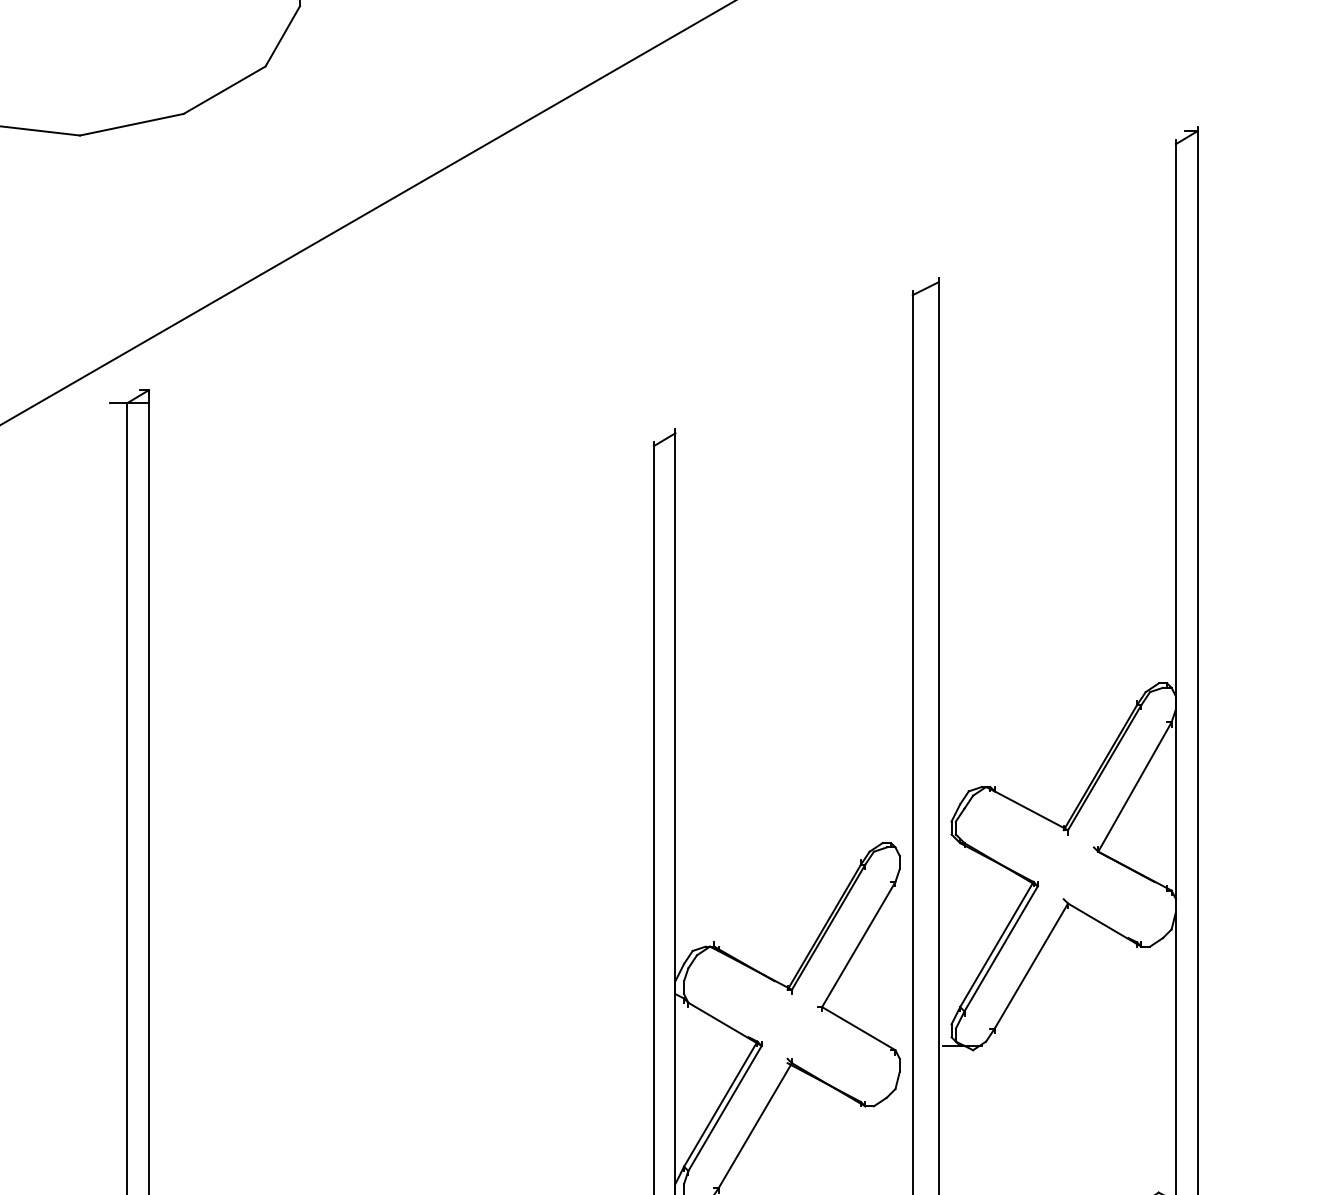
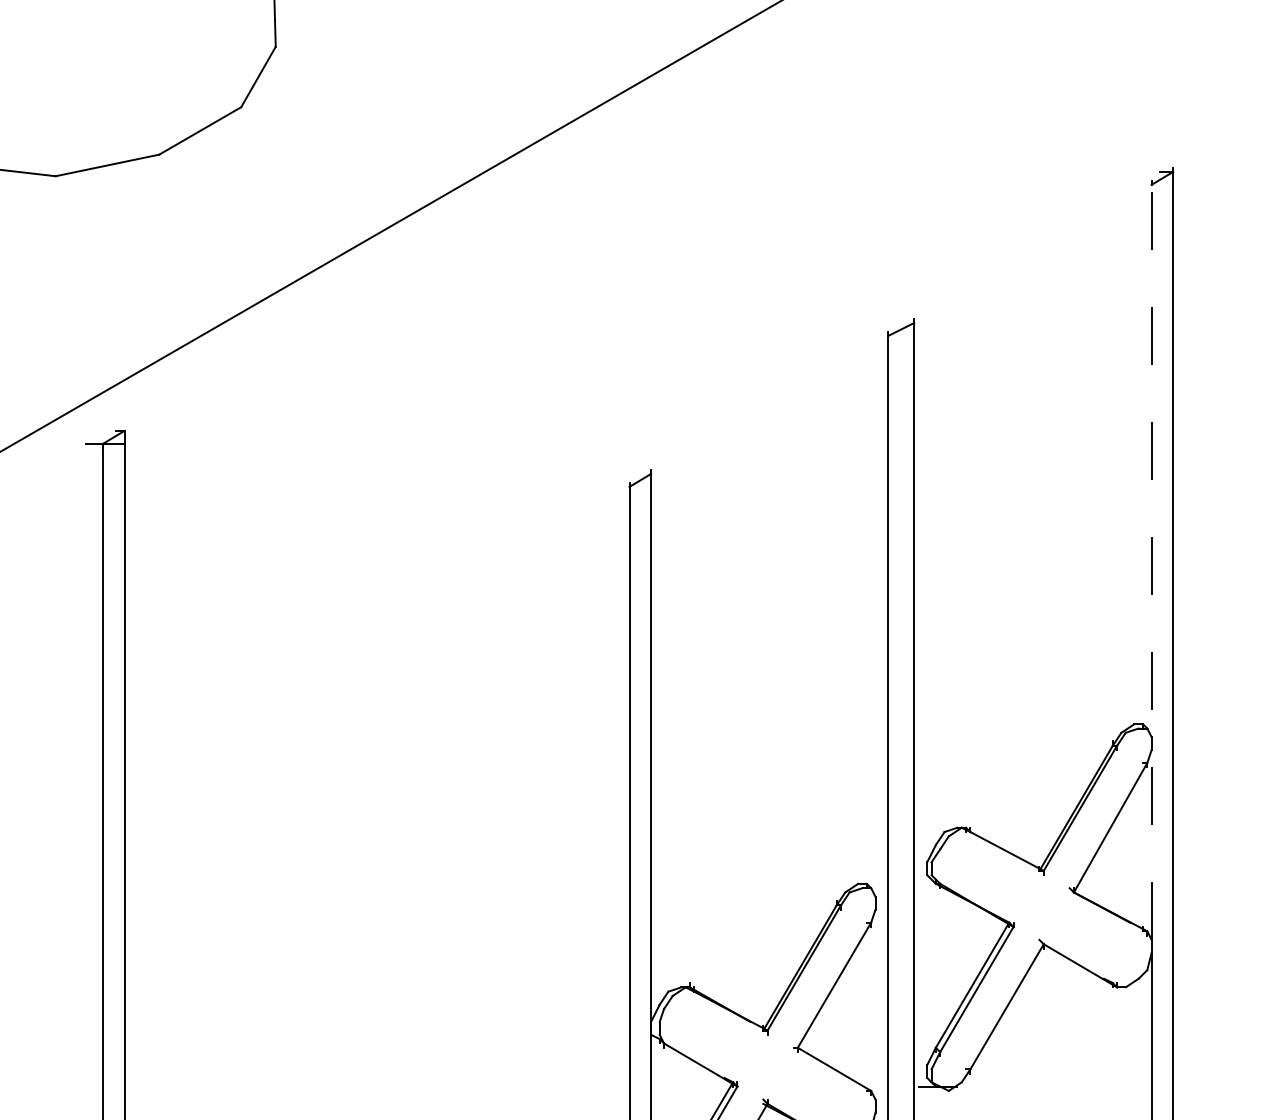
line: (1175, 521) -> (1151, 562), solid -> dashed

